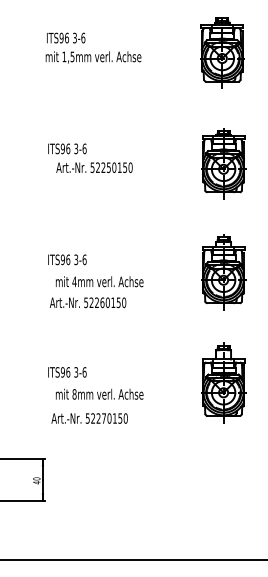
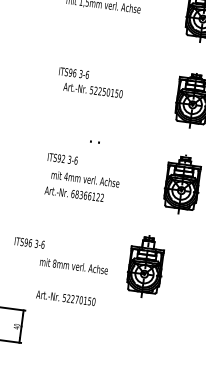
text: (68, 259) -> (63, 158), ITS96 -> ITS92
text: (105, 302) -> (87, 195), 52260150 -> 68366122
text: (67, 372) -> (29, 243), moved
part: (223, 382) -> (145, 266), moved
text: (89, 418) -> (65, 298), moved

